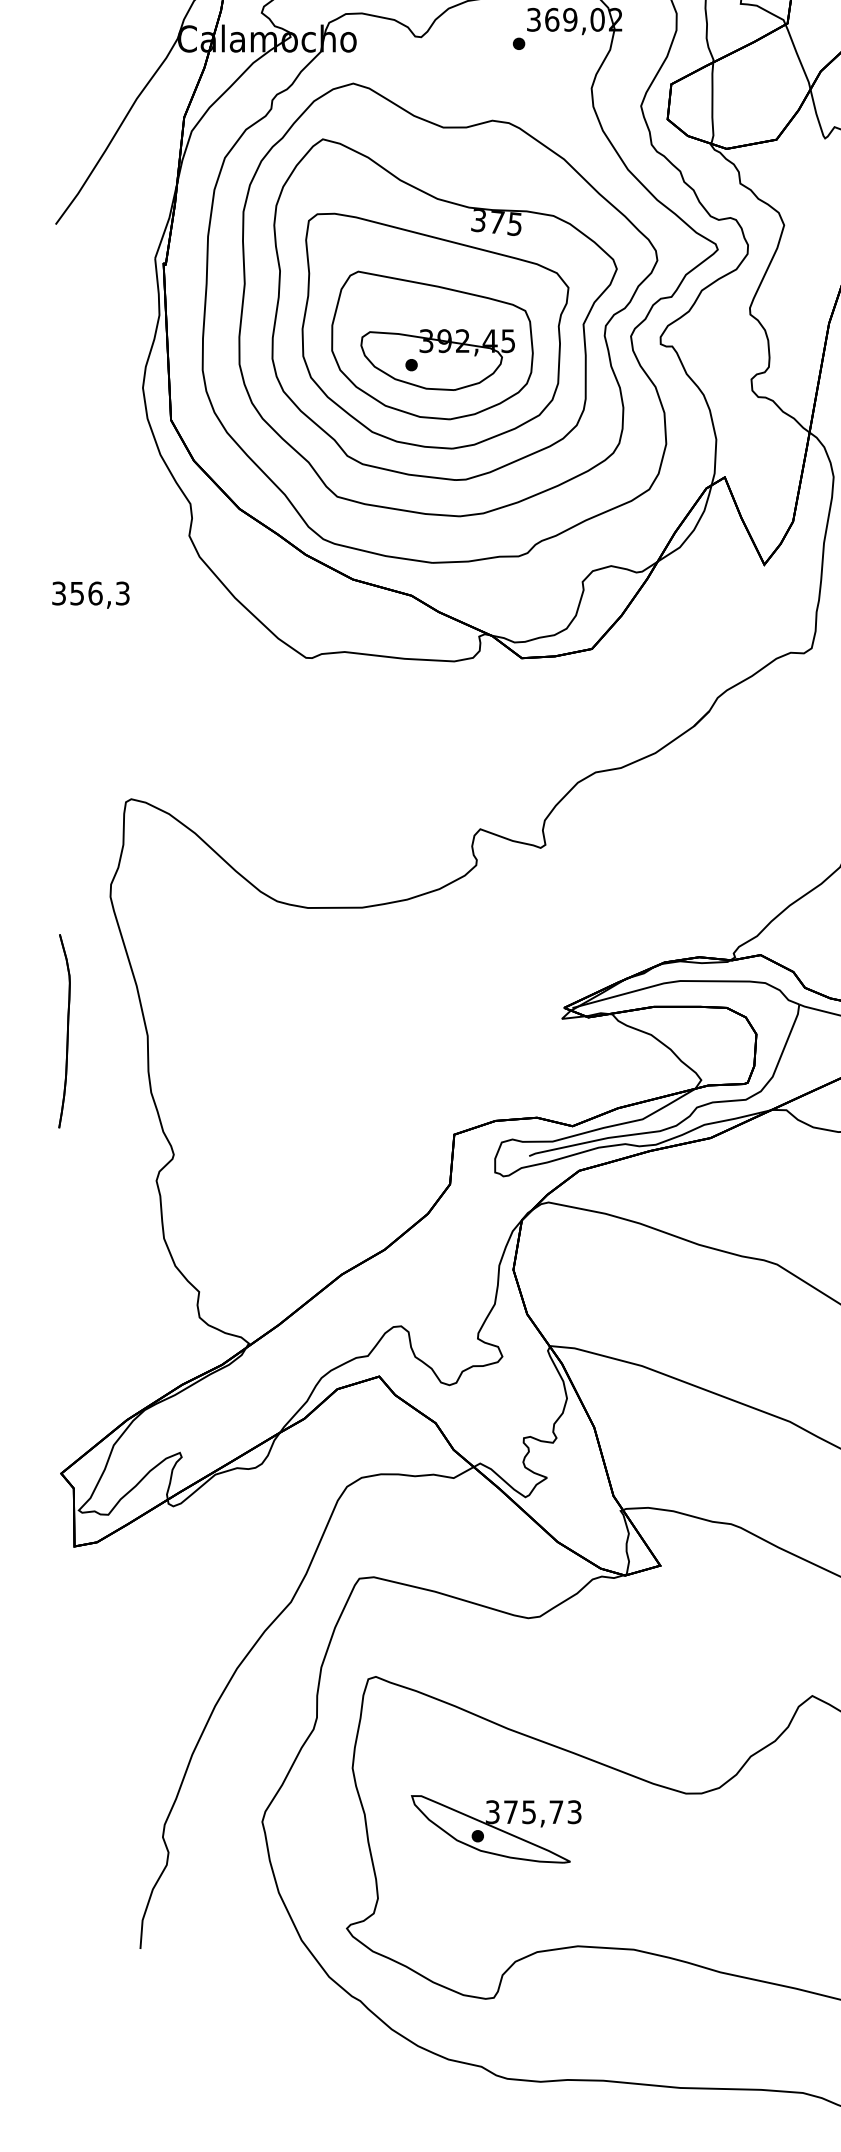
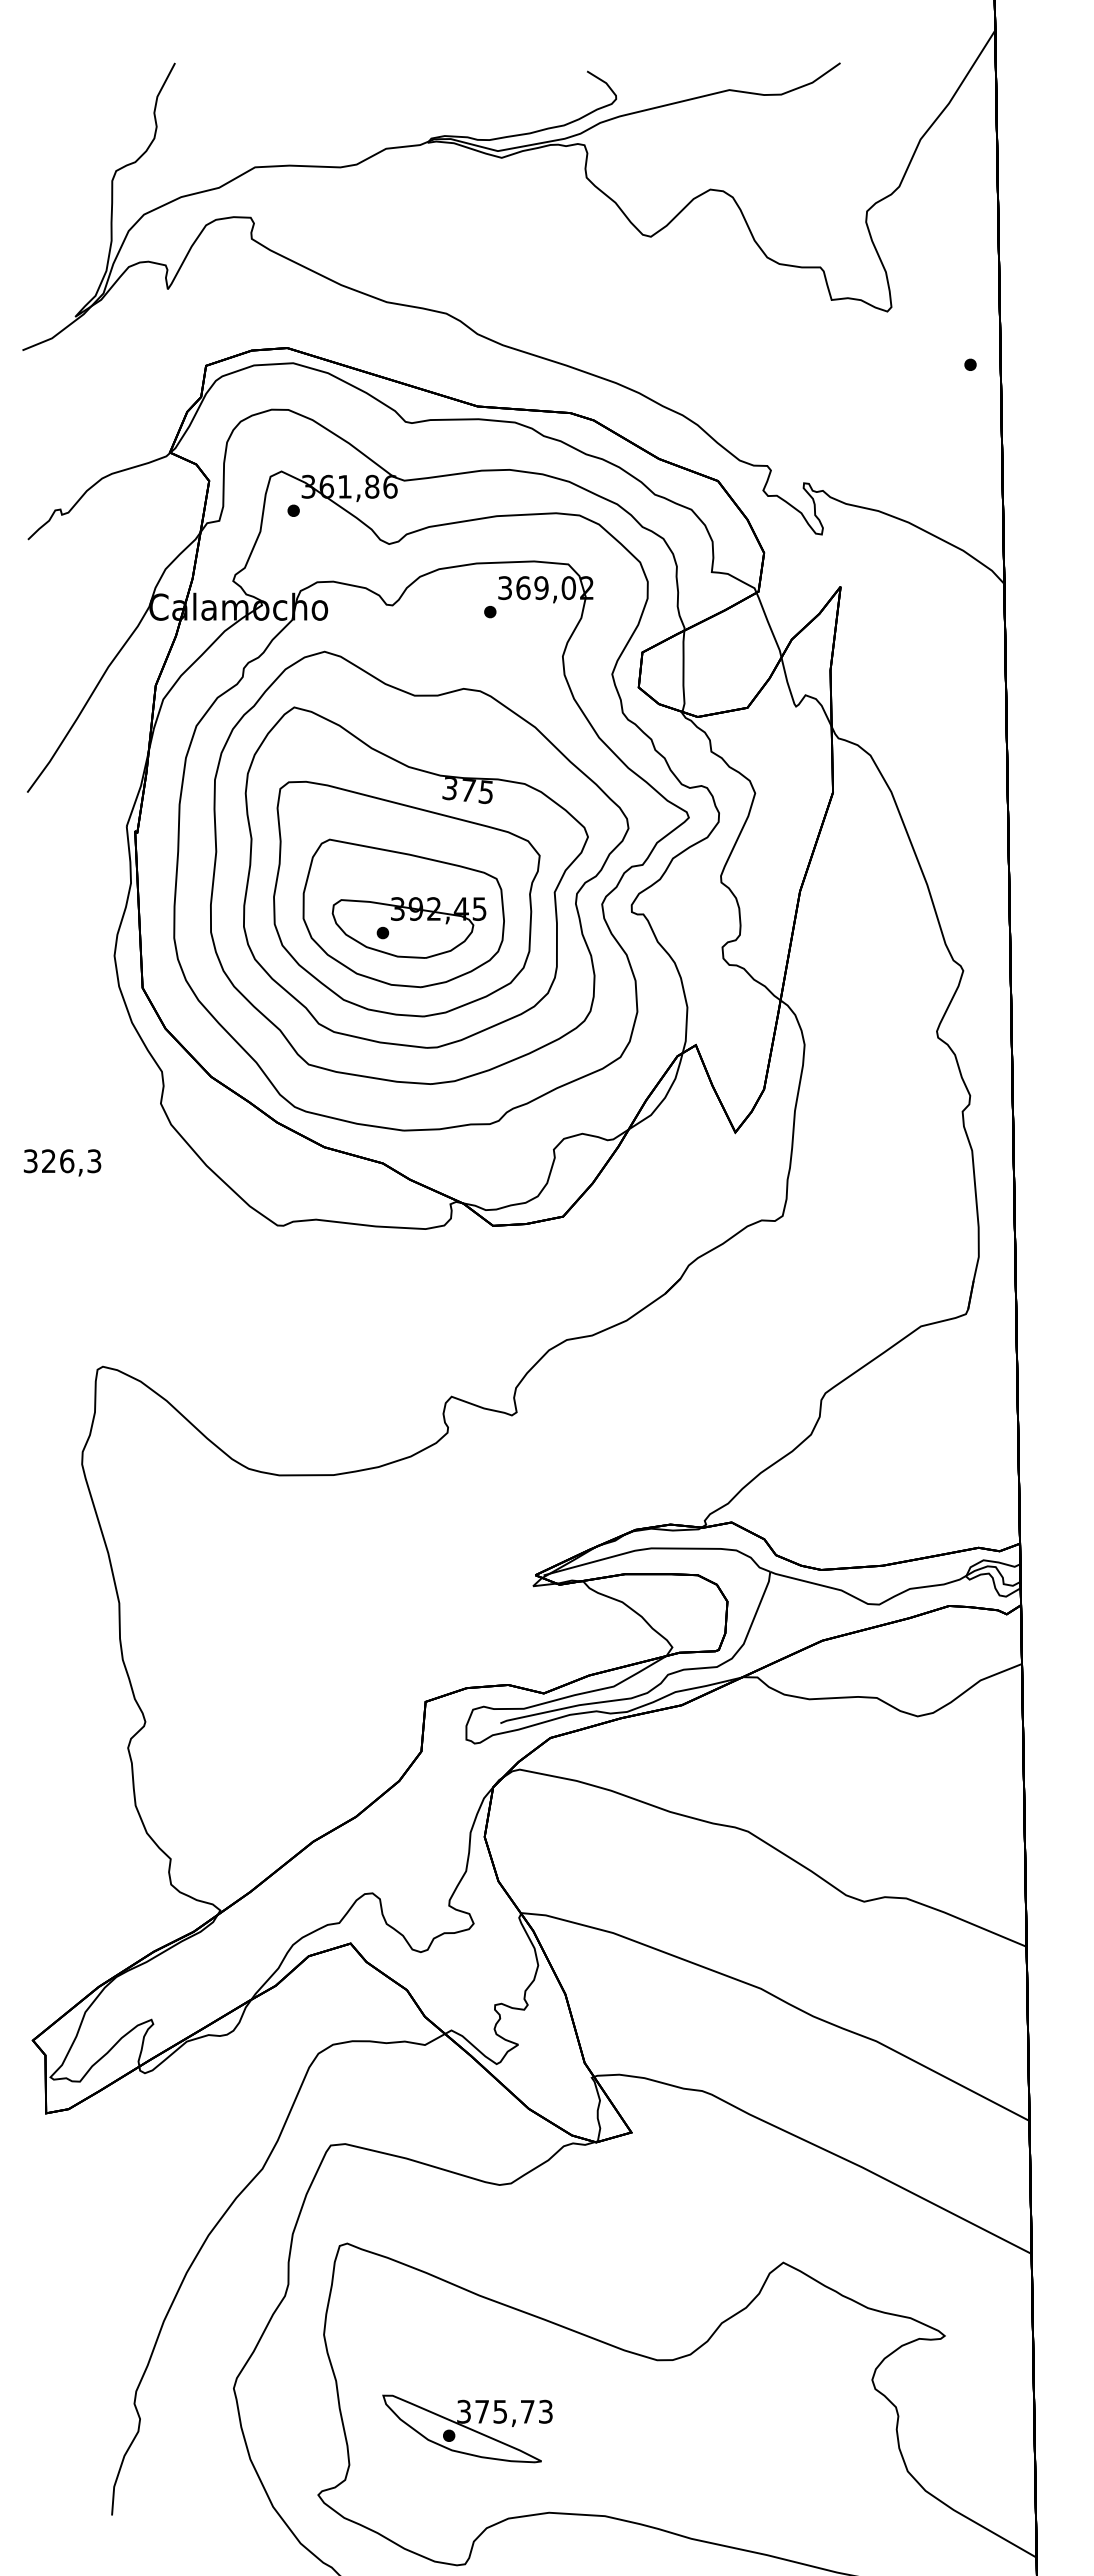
text: (76, 593) -> (48, 1161), 356,3 -> 326,3
part: (64, 1031) -> (36, 1598), removed
part: (496, 1828) -> (467, 2428), moved

